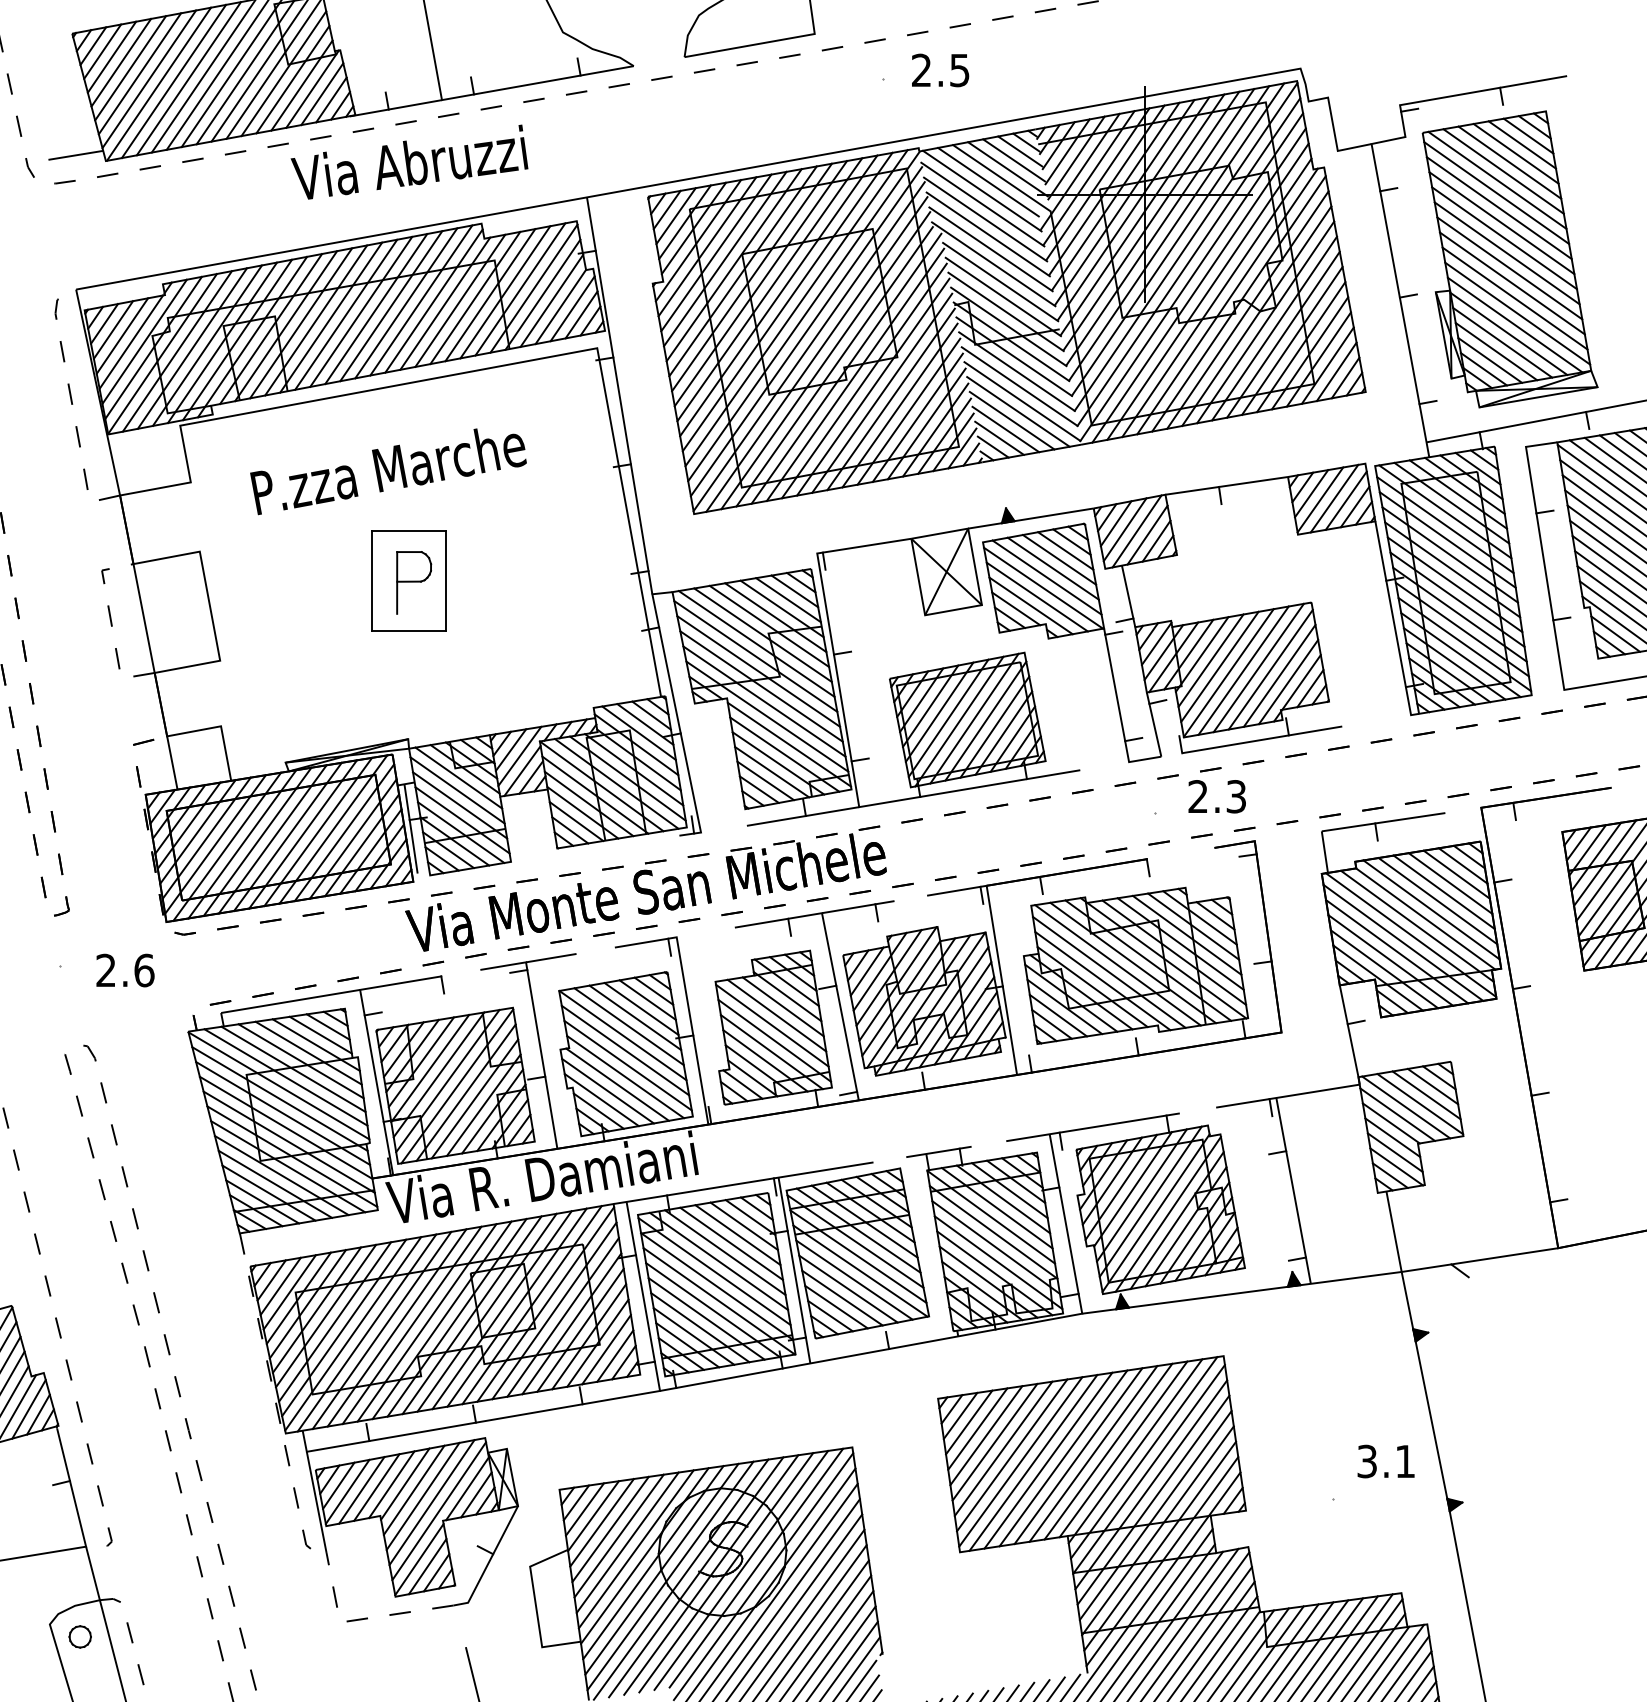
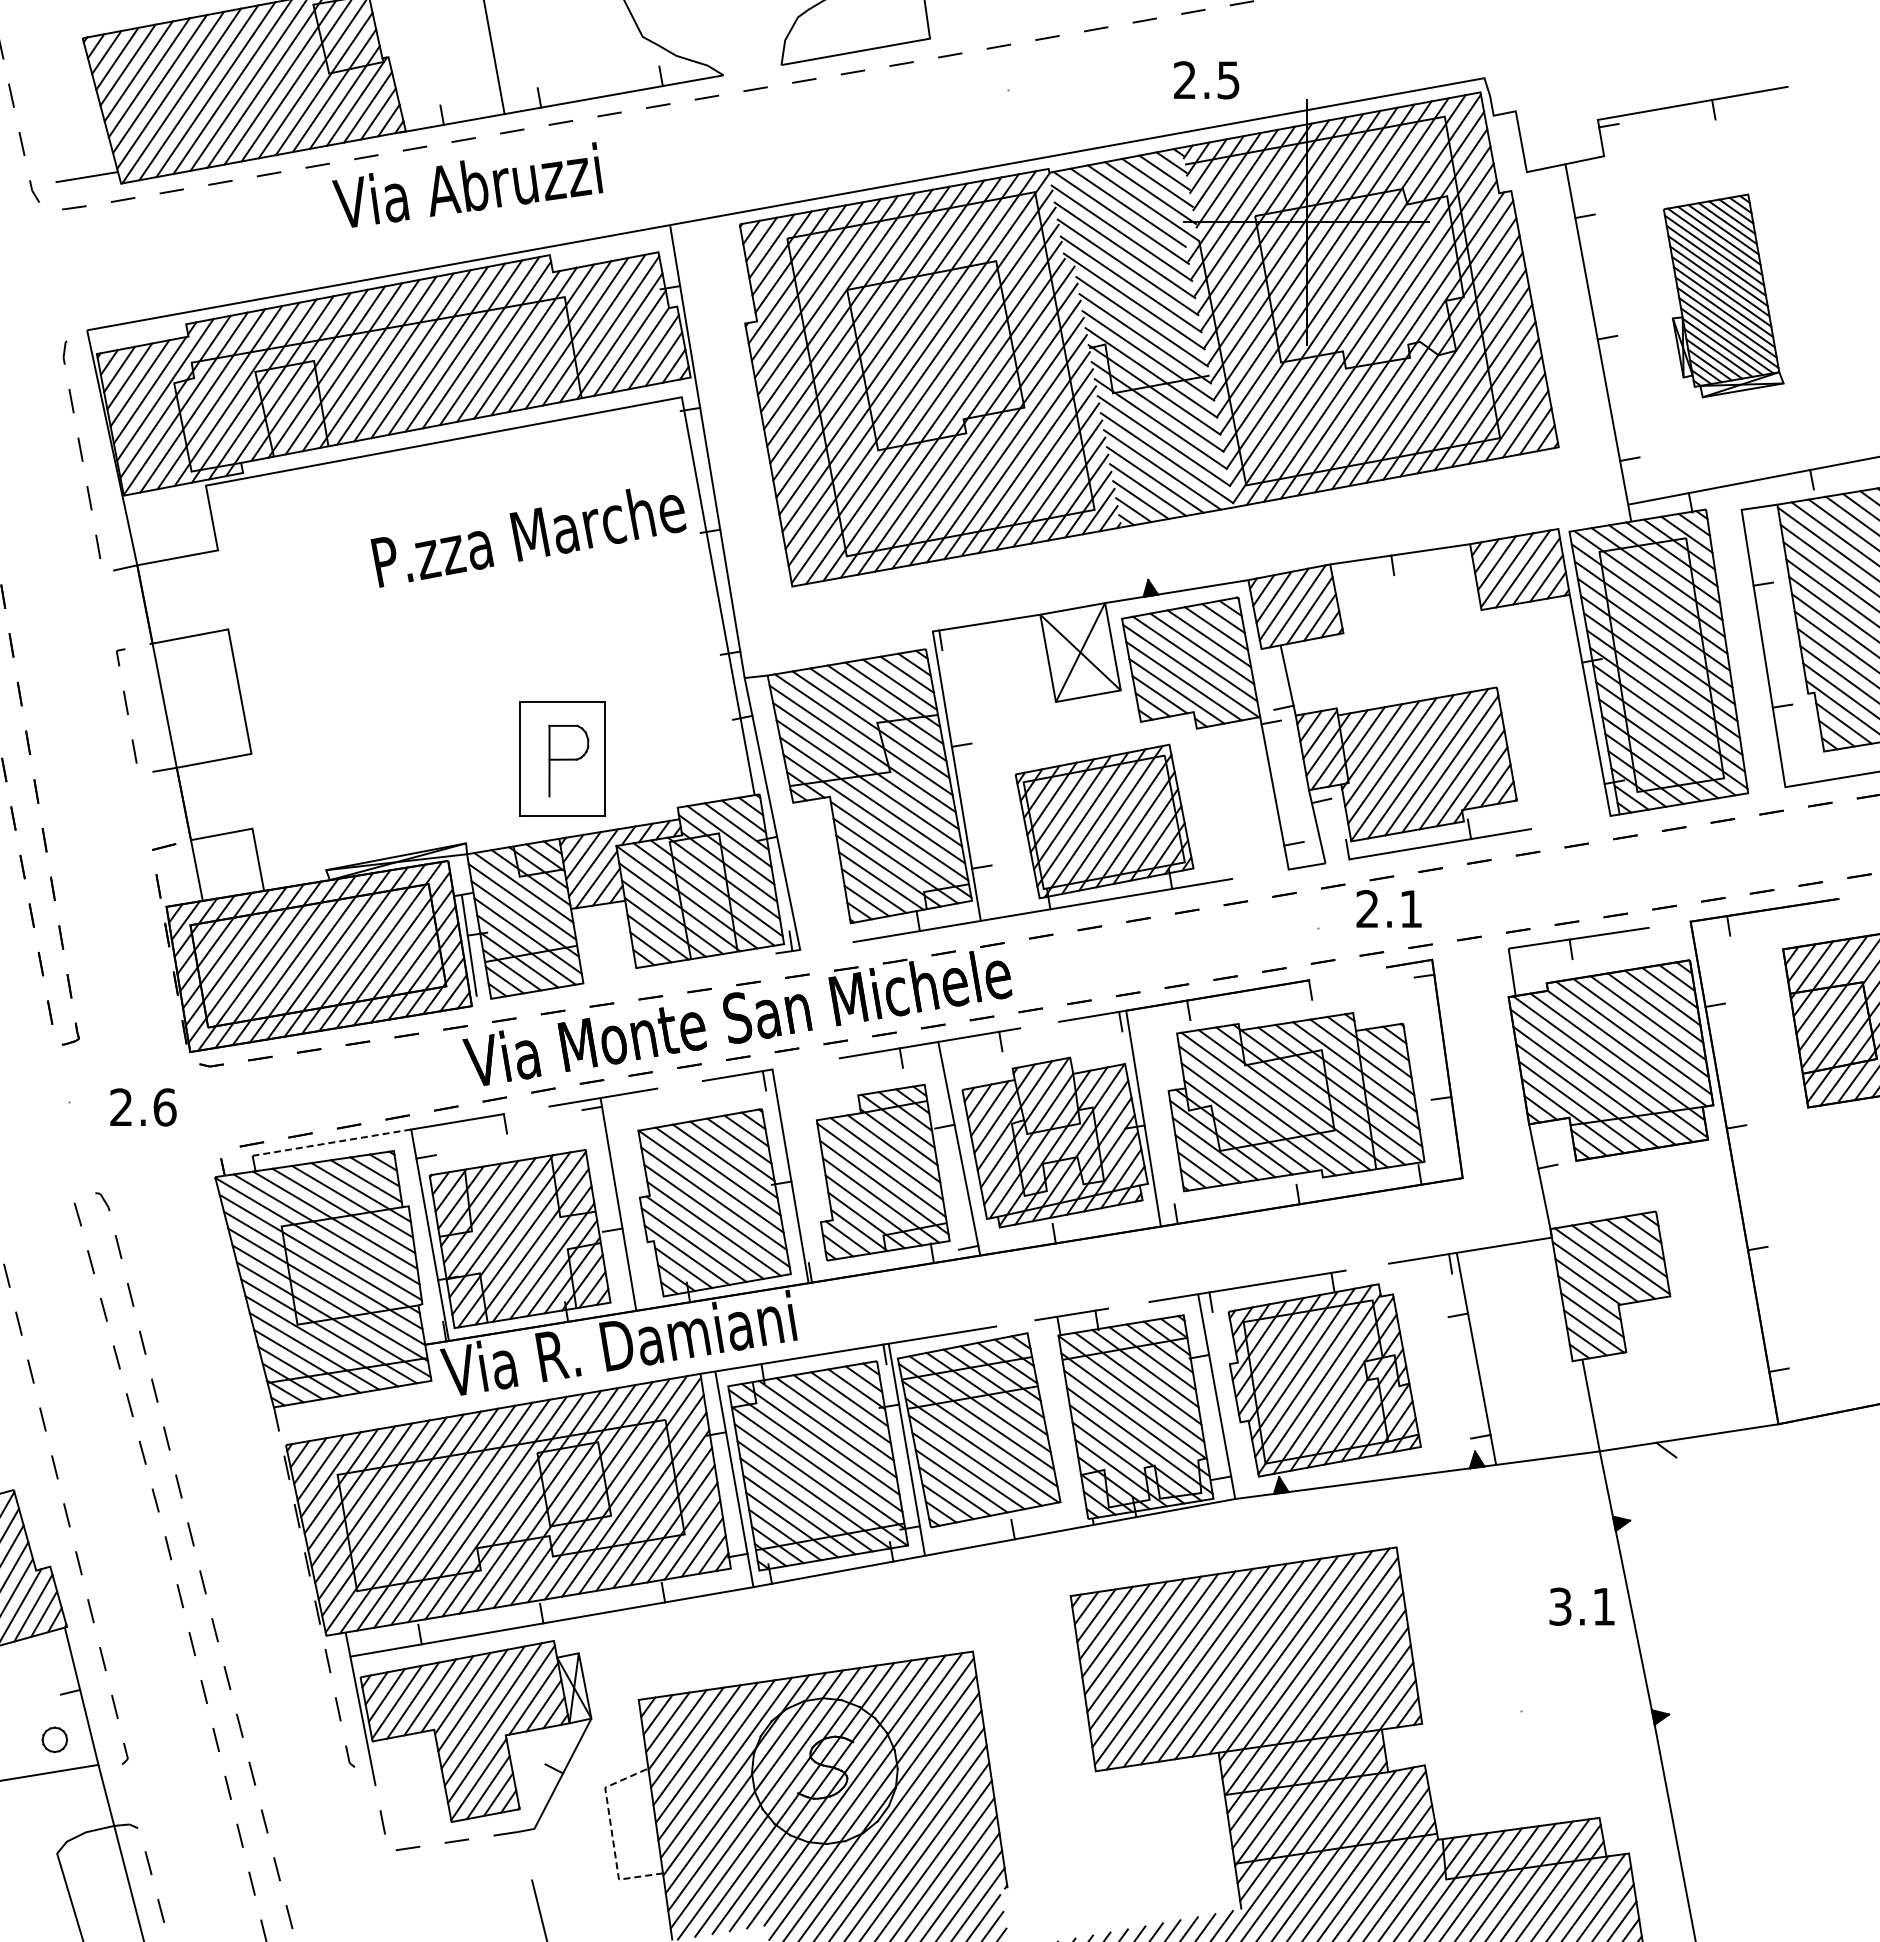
text: (940, 70) -> (1206, 80), moved
part: (1510, 259) -> (1723, 295), size x0.6
text: (388, 471) -> (528, 537), moved
part: (408, 580) -> (562, 758), moved
text: (1236, 797) -> (1411, 909), 2.3 -> 2.1
line: (290, 1001) -> (331, 1142), solid -> dashed
text: (1385, 1461) -> (1581, 1606), moved
line: (535, 1605) -> (611, 1831), solid -> dashed
part: (79, 1636) -> (54, 1739), moved

